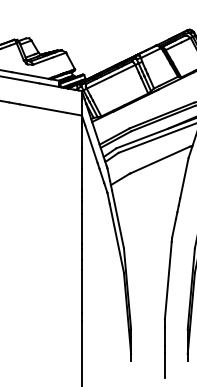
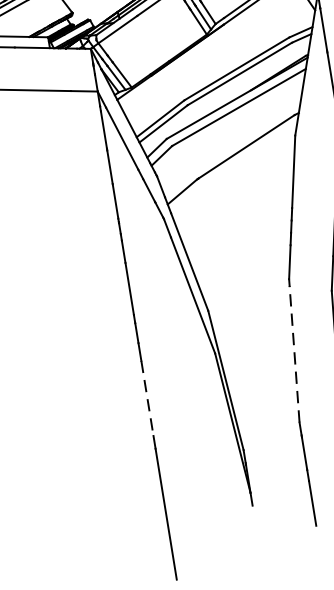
line: (168, 280) -> (294, 354), solid -> dashed
line: (81, 291) -> (146, 397), solid -> dashed

